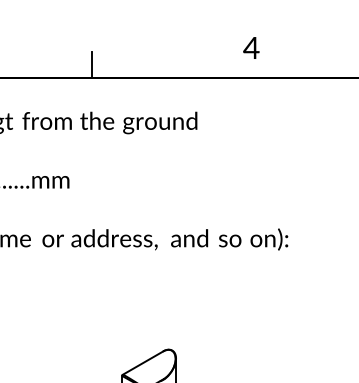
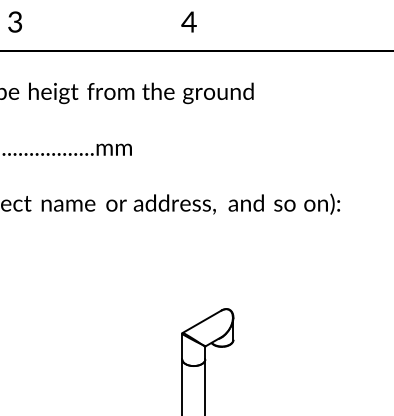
text: (250, 47) -> (188, 21), moved
line: (92, 64) -> (153, 37), removed

